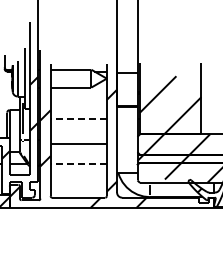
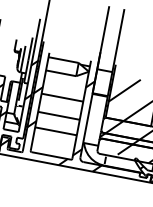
line: (78, 119) -> (62, 97), dashed -> solid
line: (78, 164) -> (55, 131), dashed -> solid

